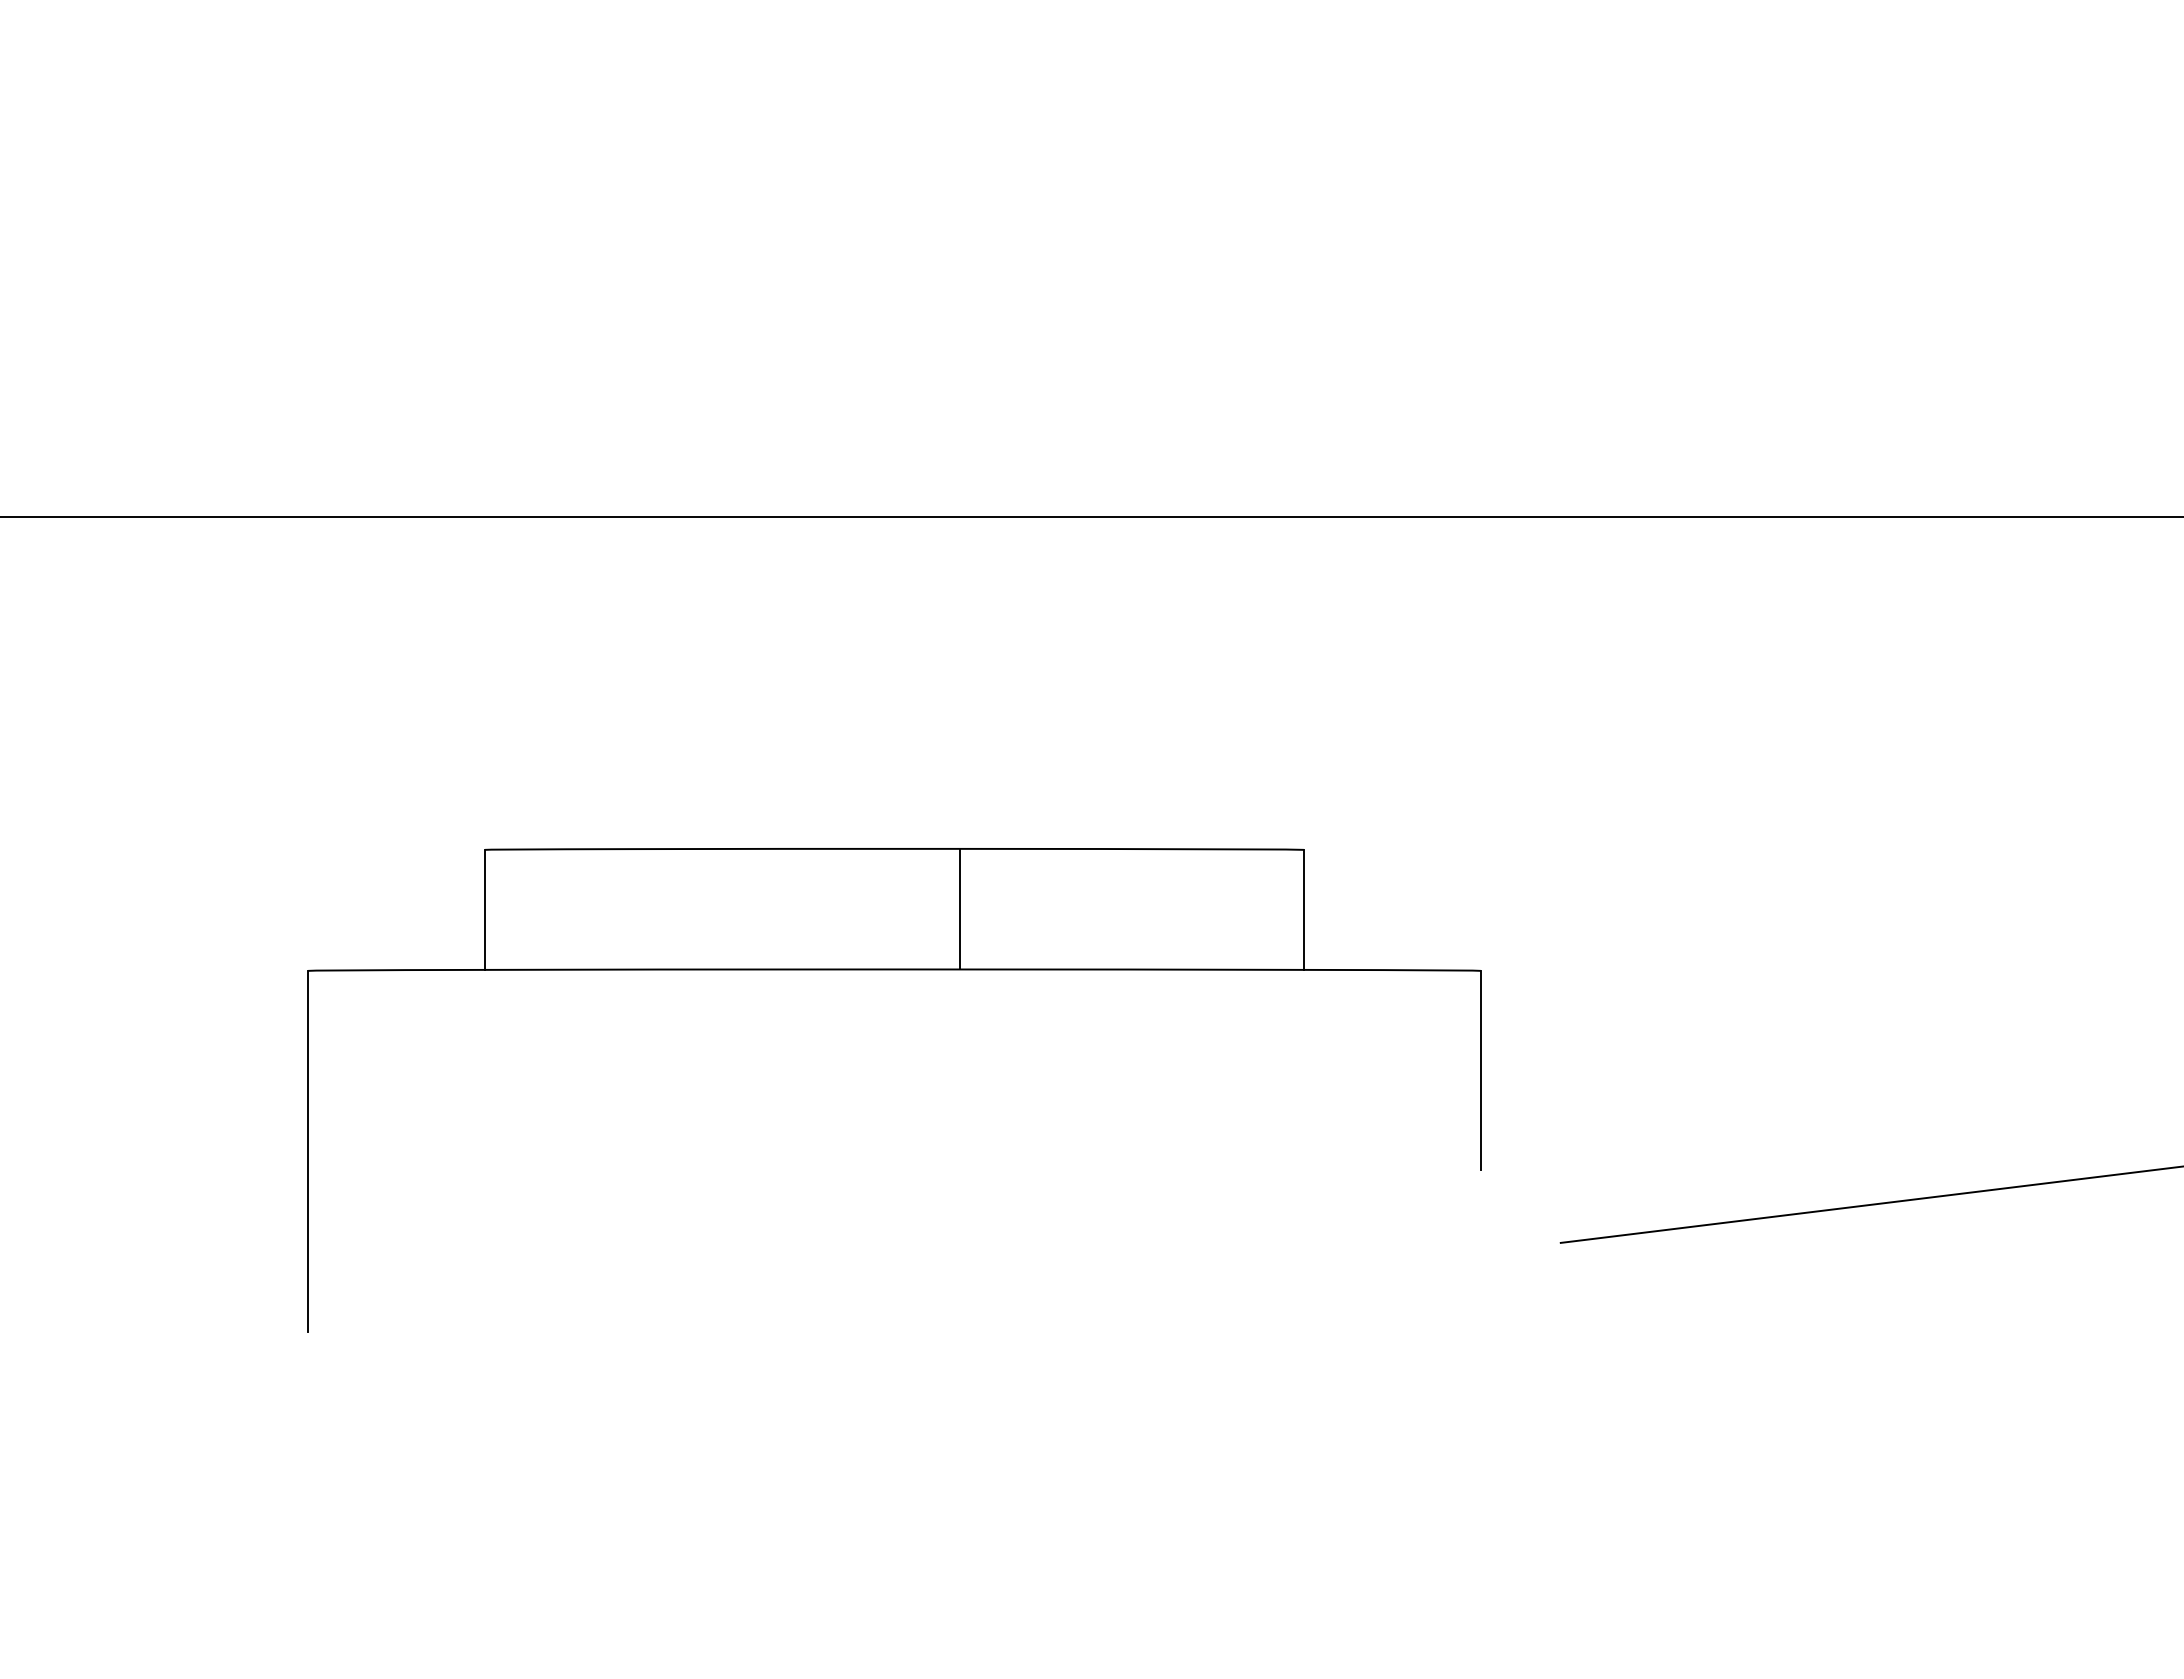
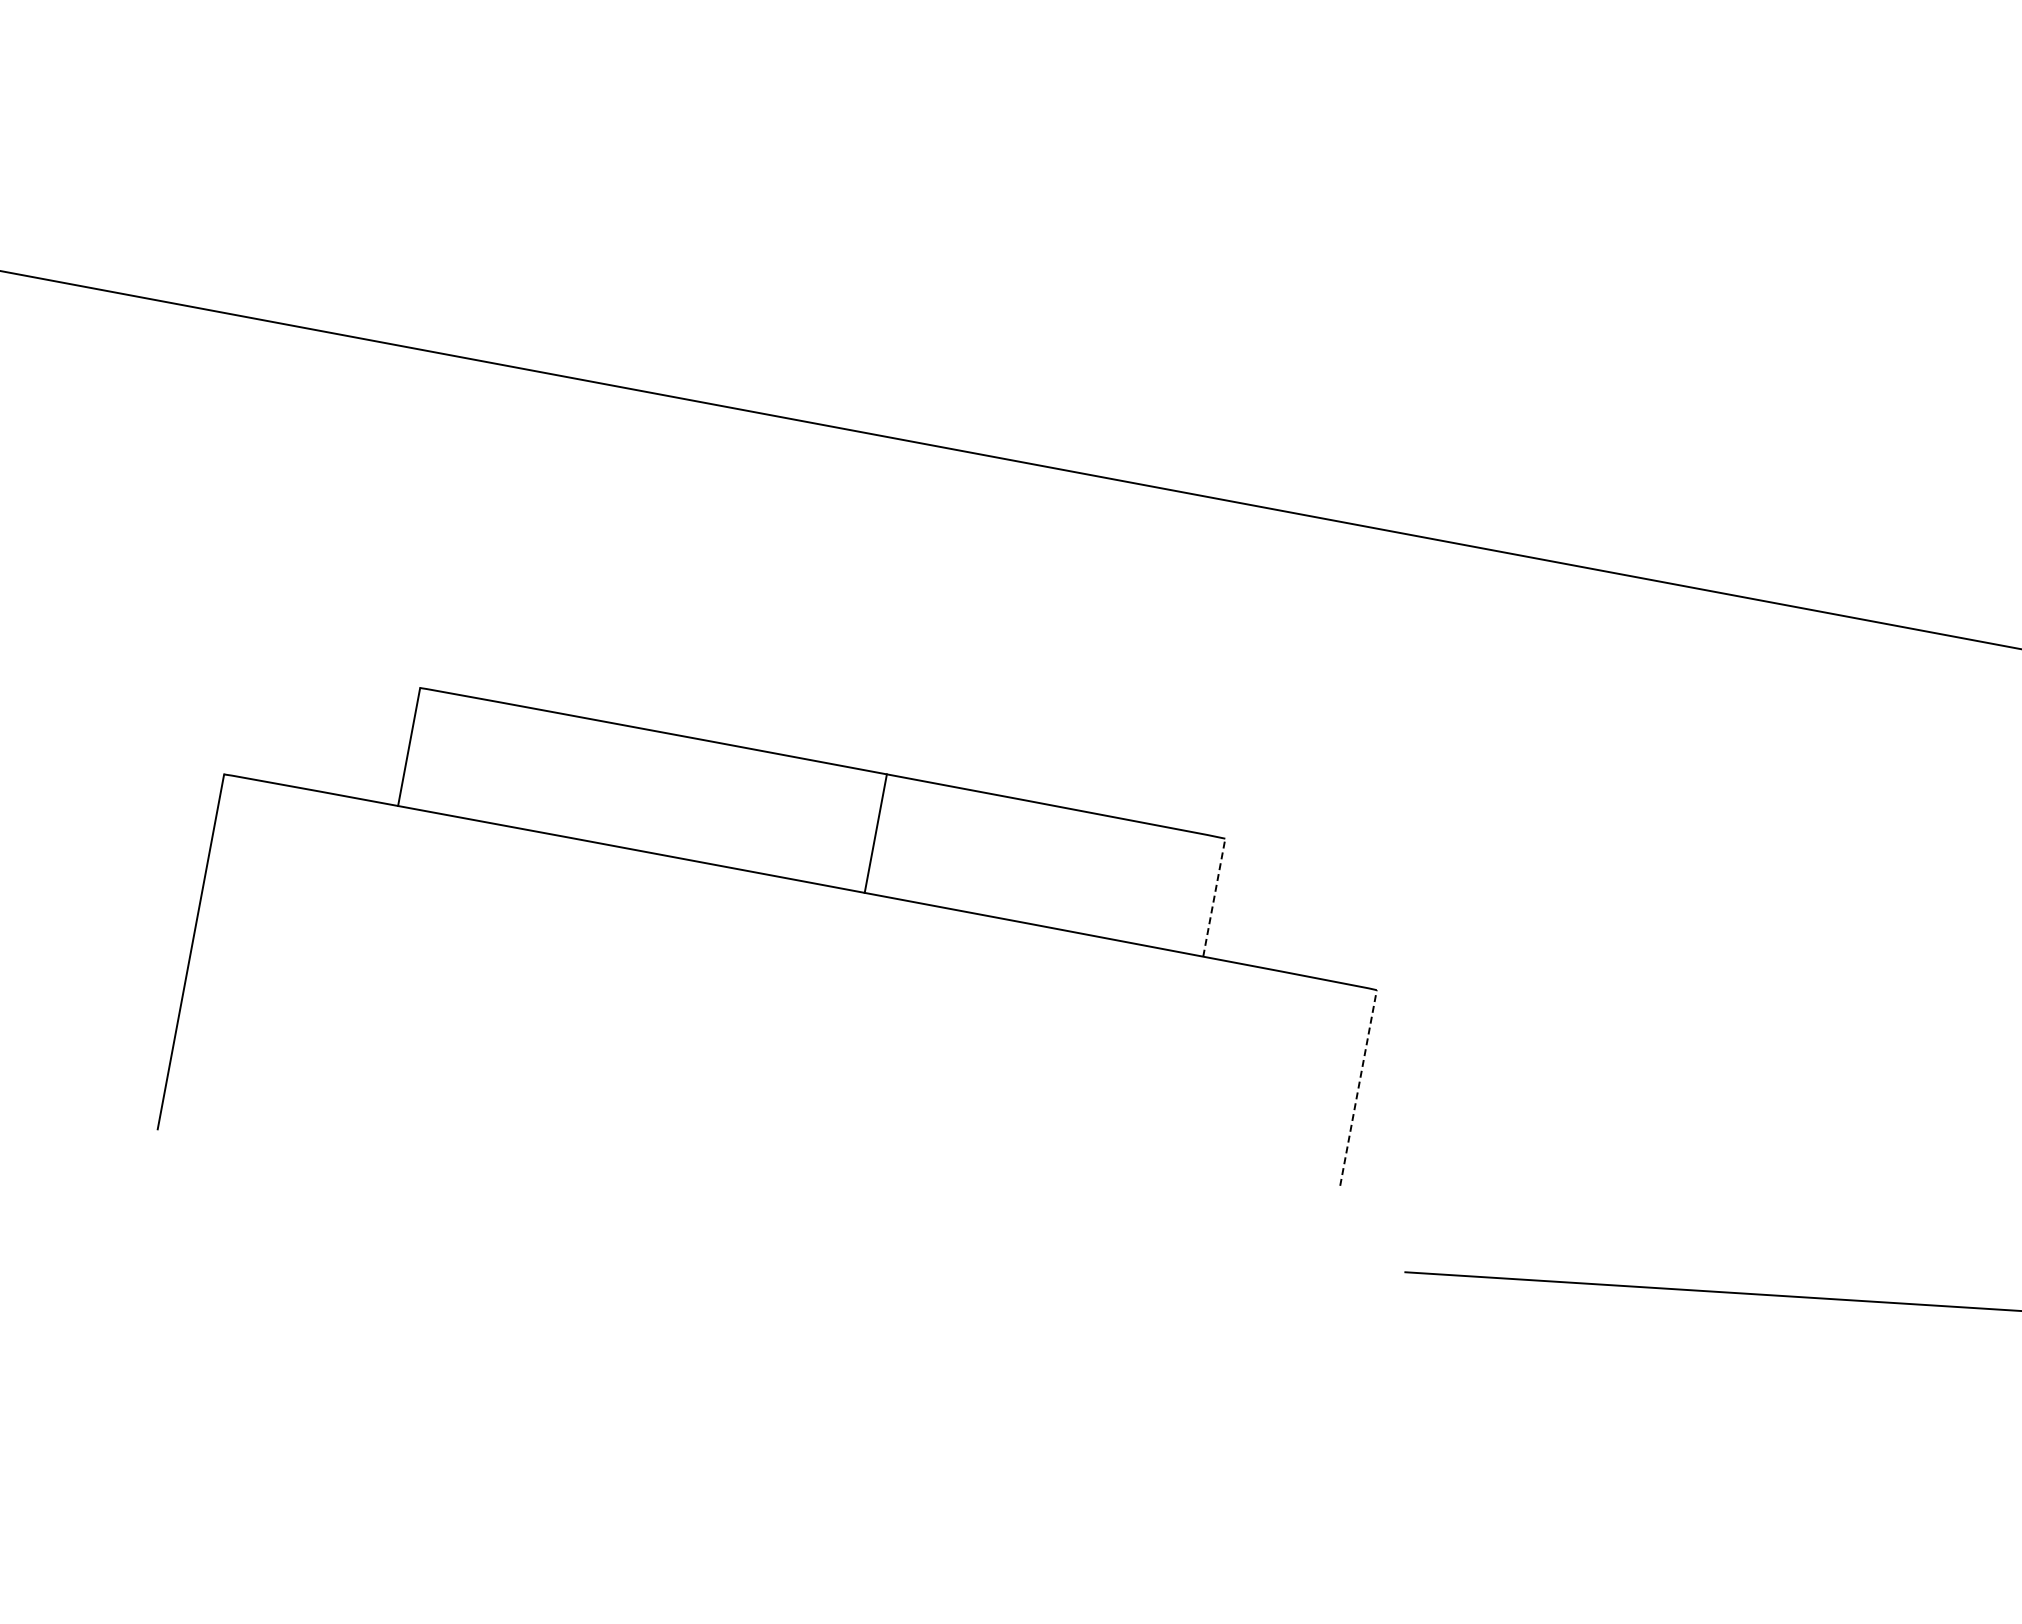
line: (1304, 909) -> (1214, 897), solid -> dashed
line: (1480, 1070) -> (1358, 1088), solid -> dashed

